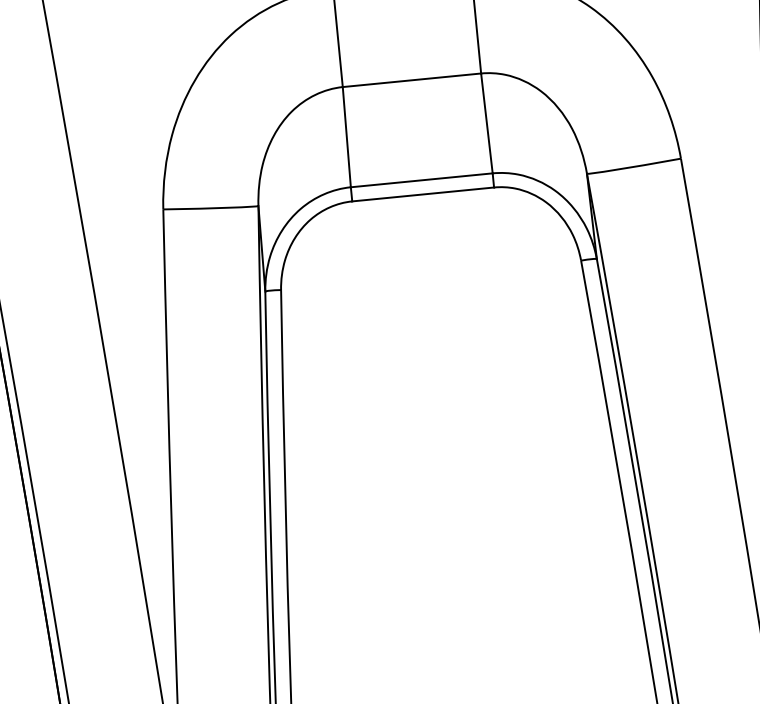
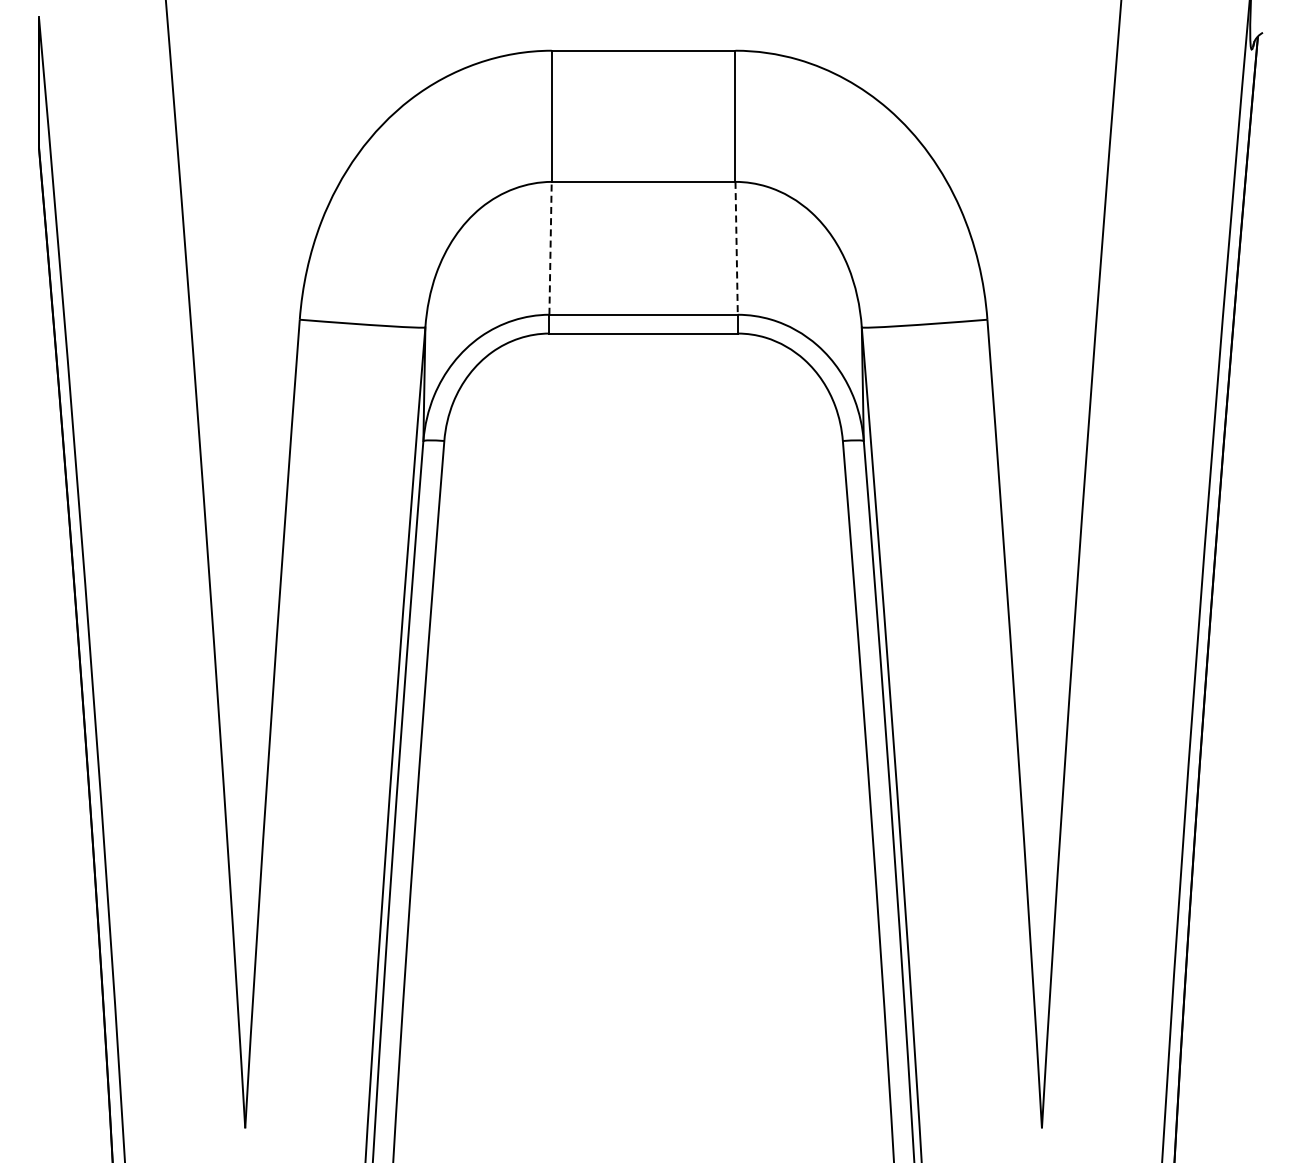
line: (486, 123) -> (736, 248), solid -> dashed
line: (346, 136) -> (550, 247), solid -> dashed

